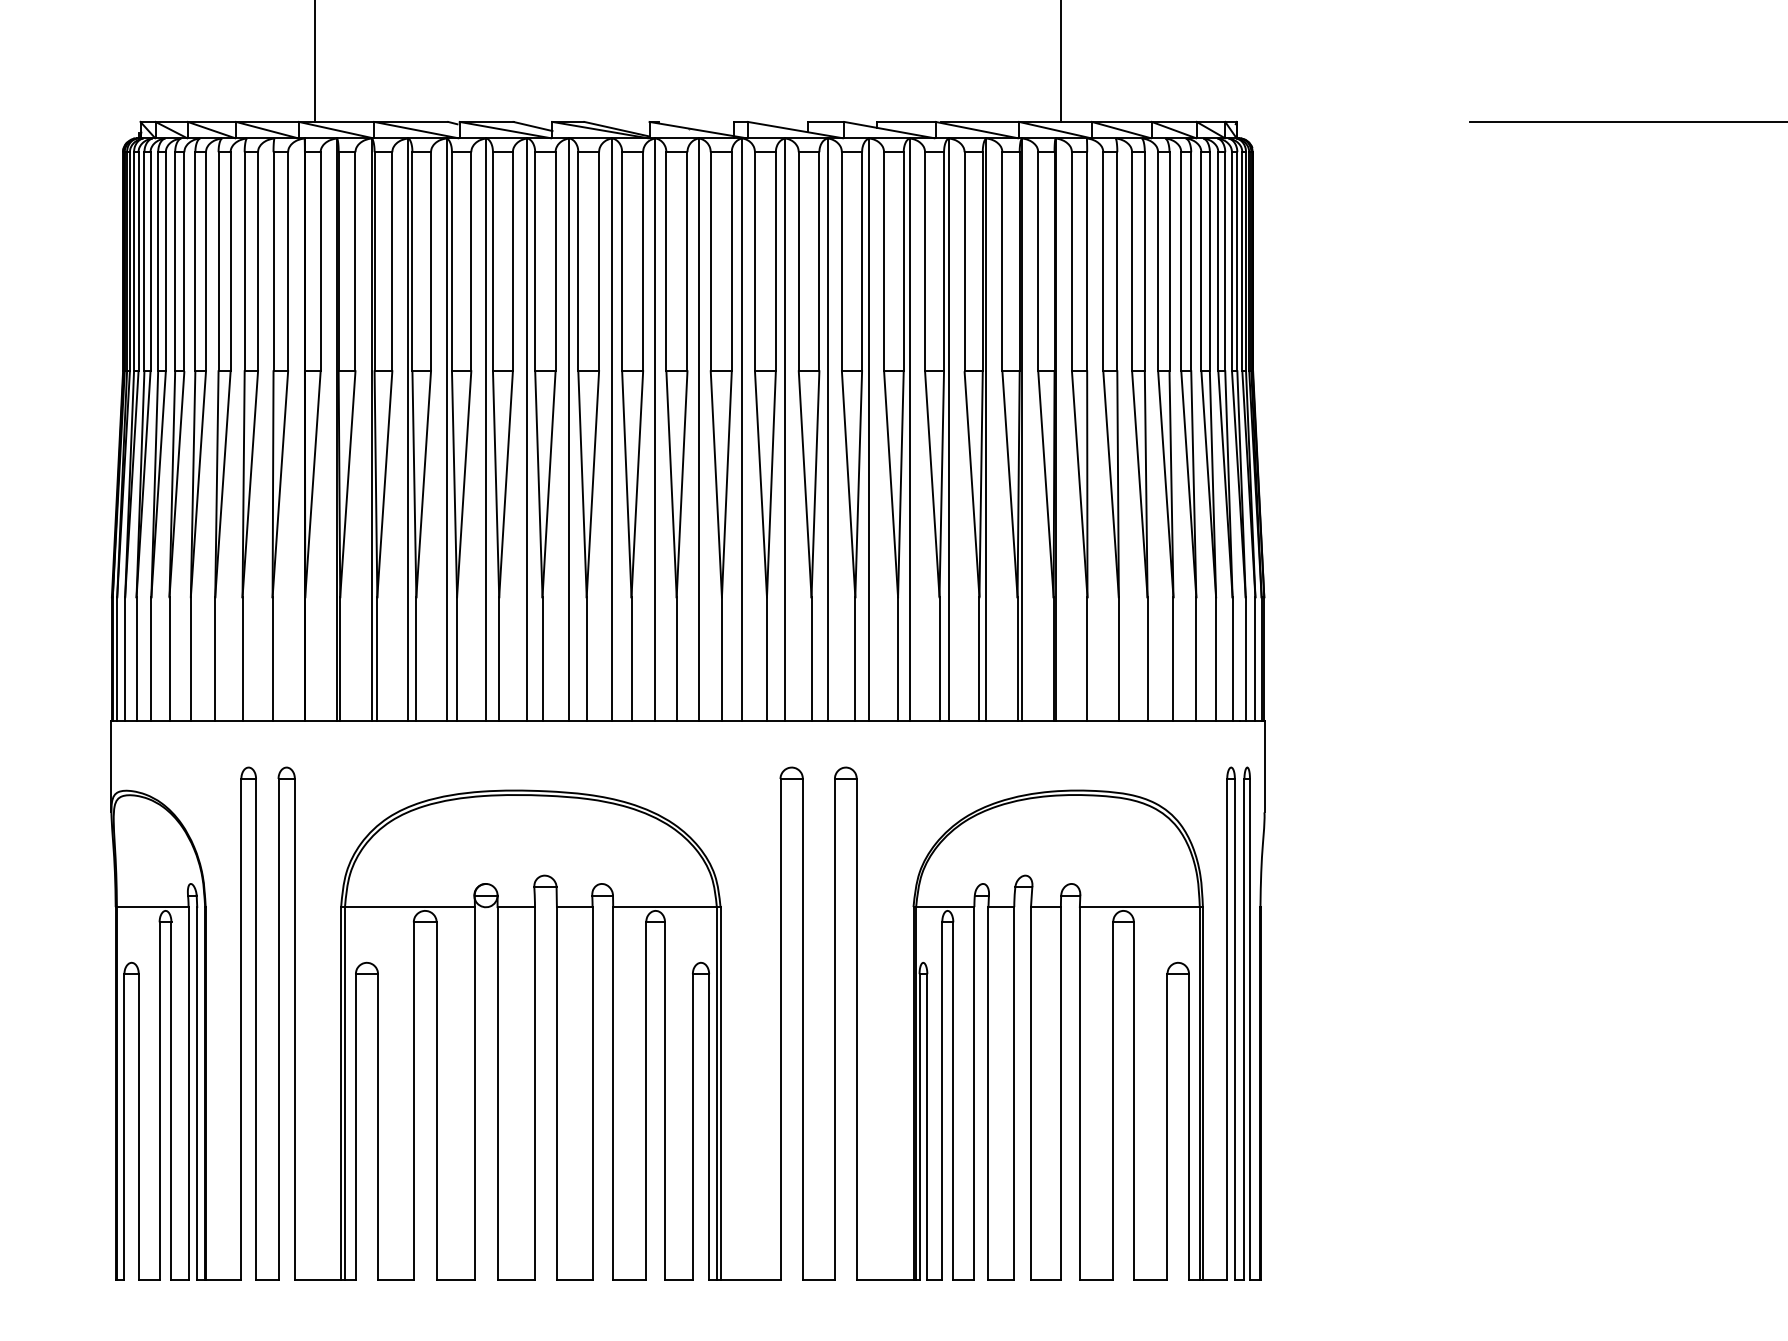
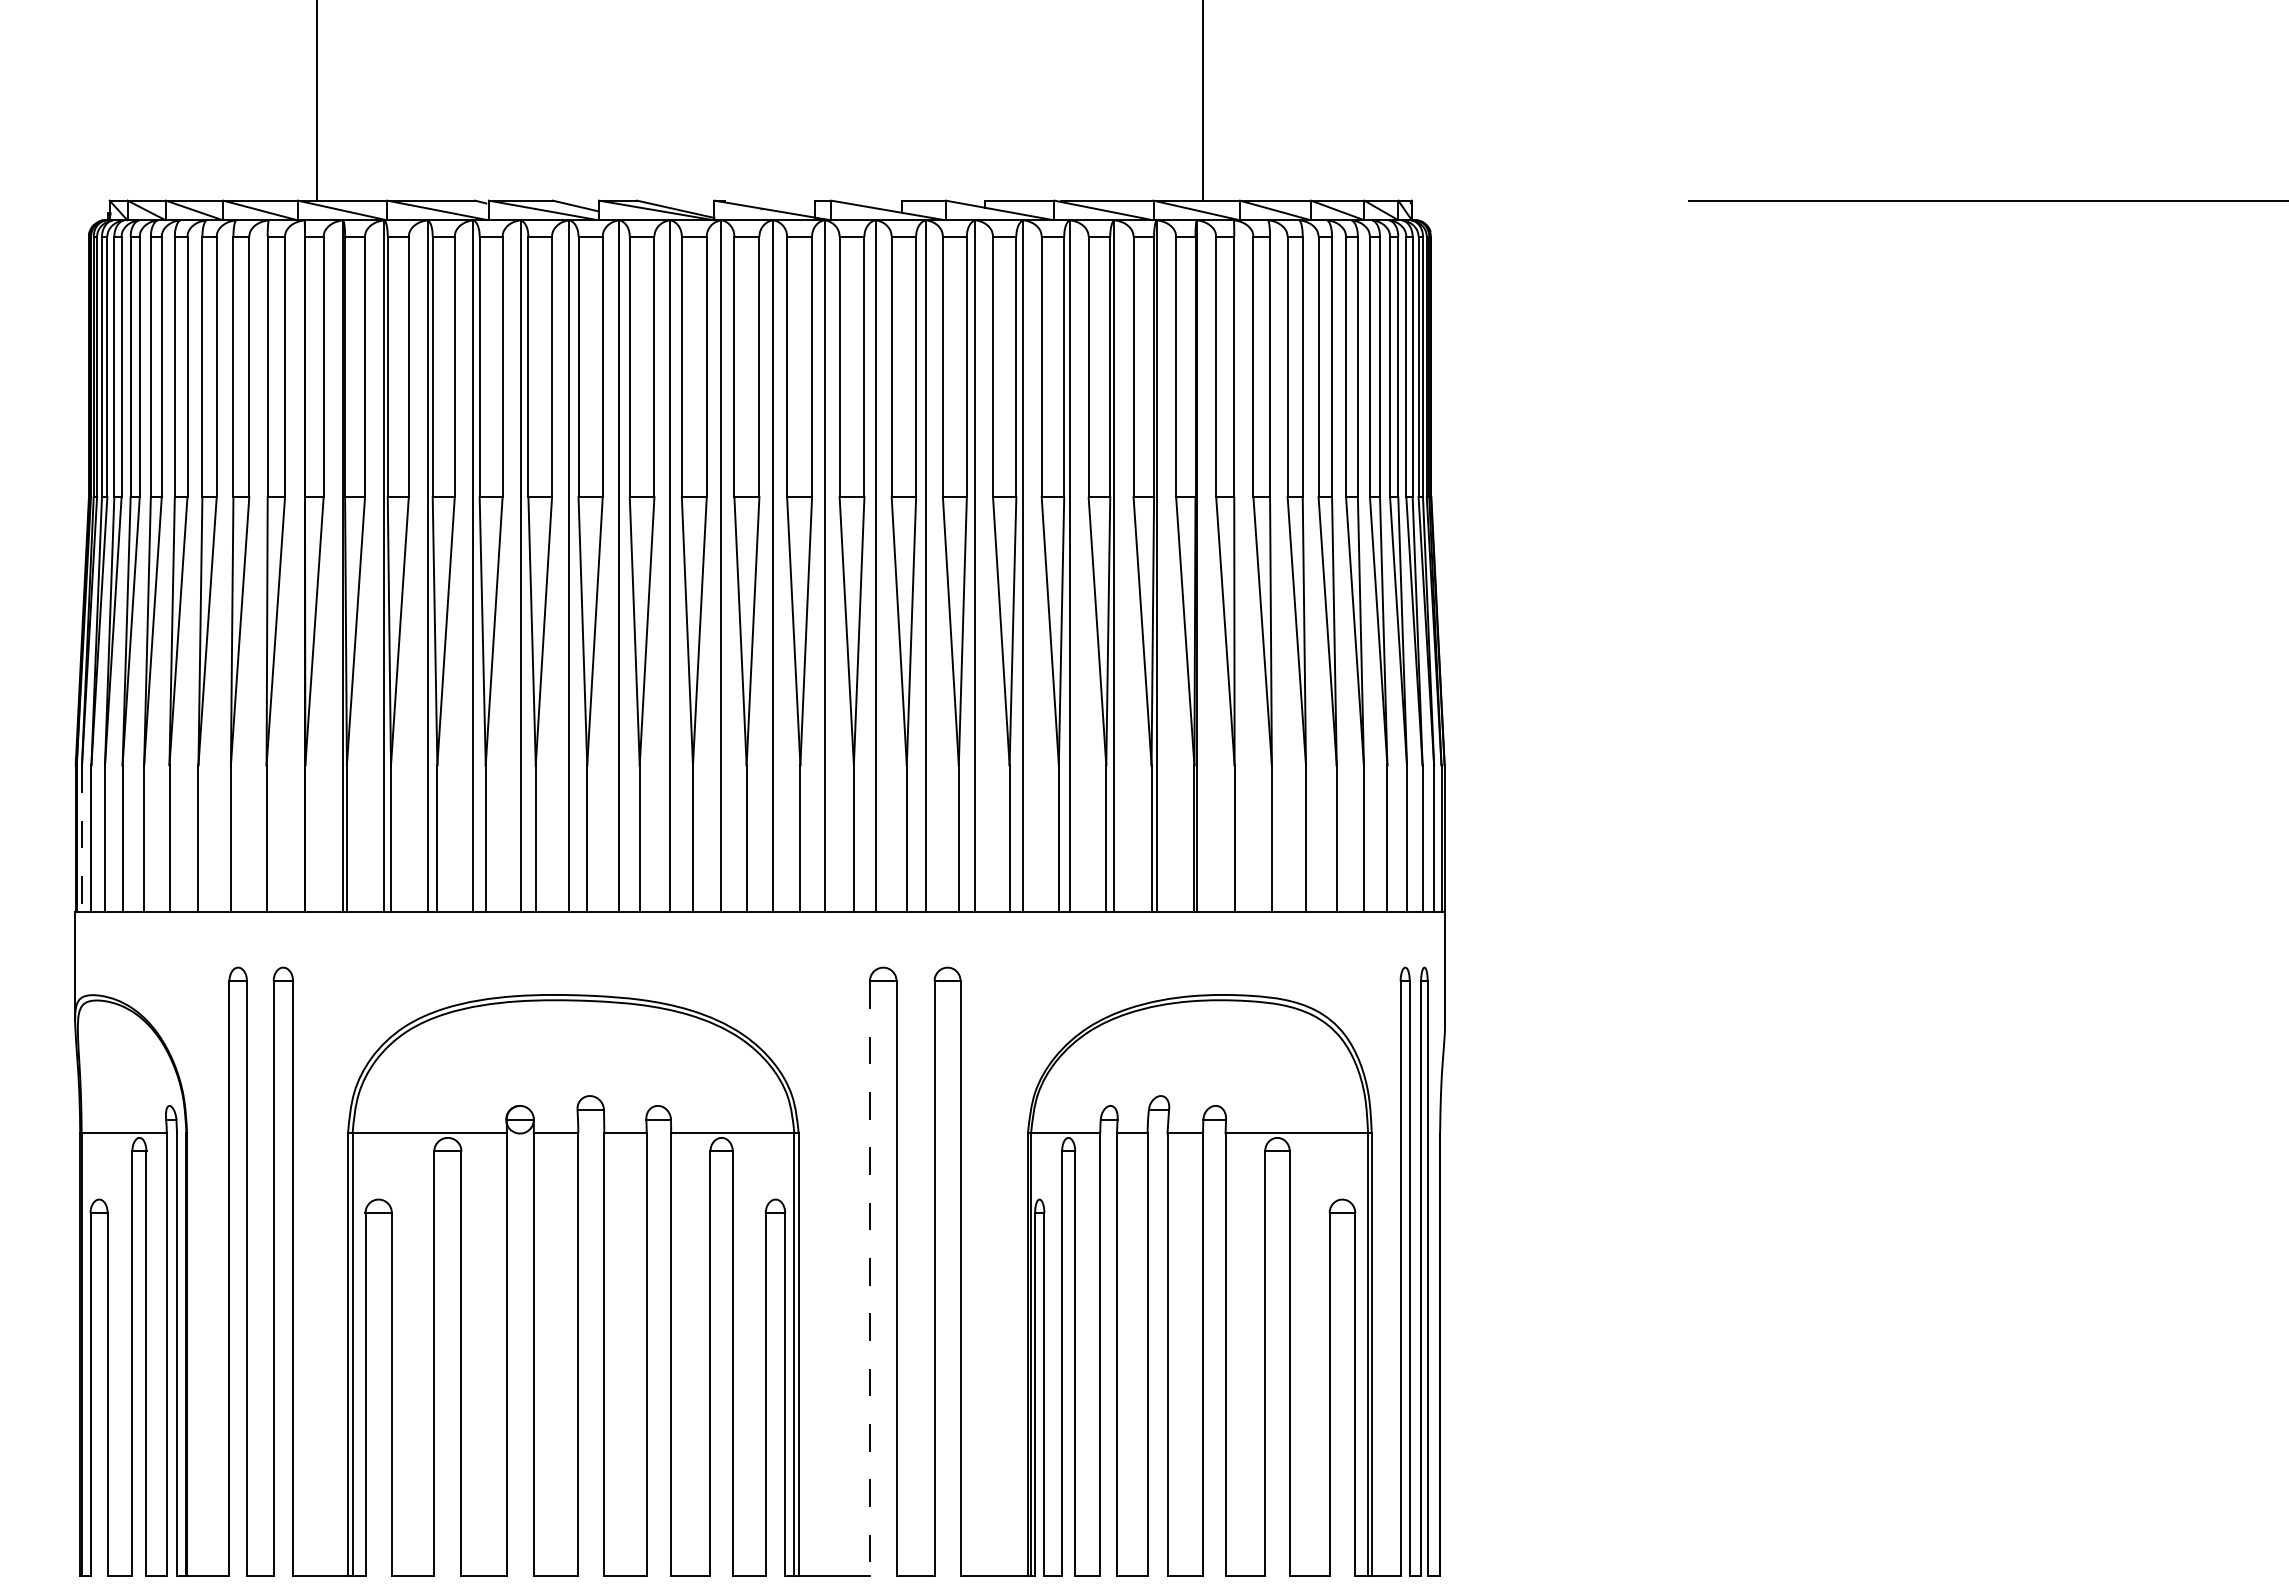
line: (117, 659) -> (82, 839), solid -> dashed
line: (780, 1029) -> (869, 1278), solid -> dashed

